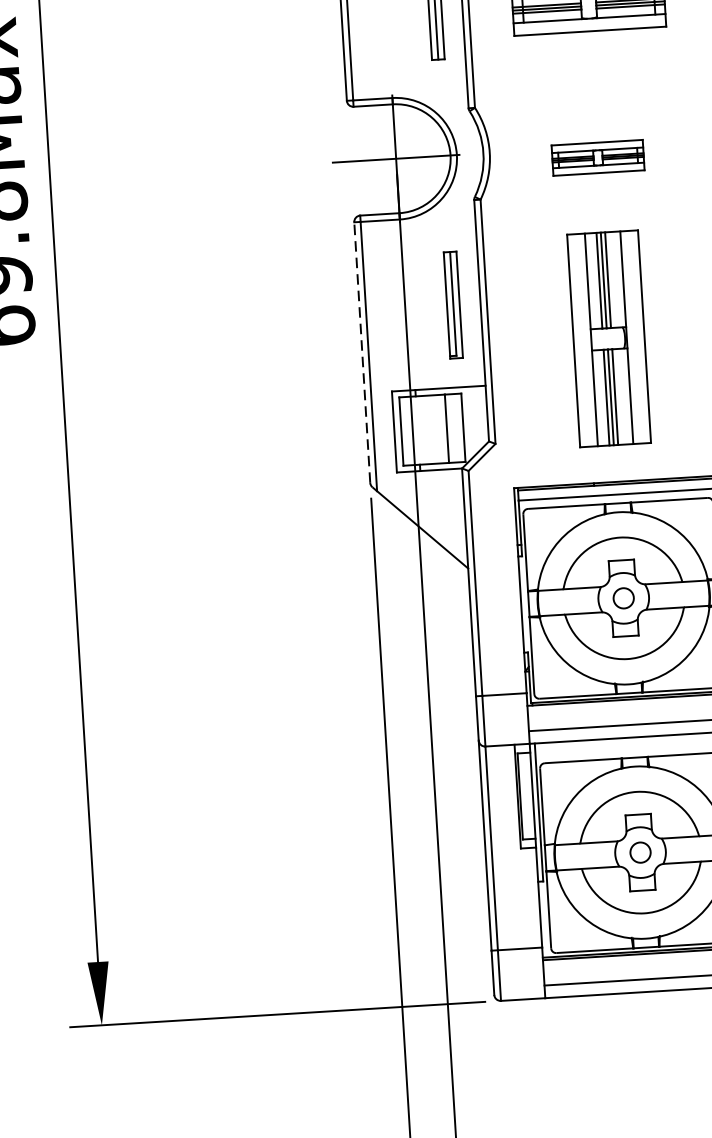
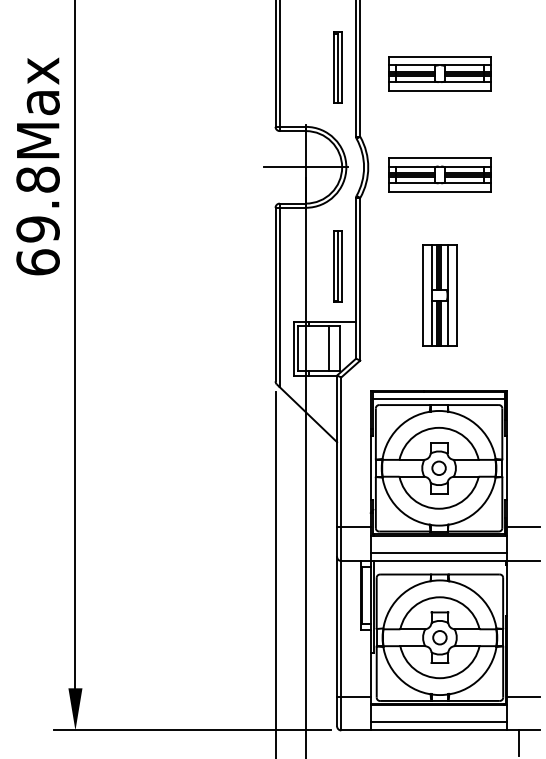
part: (597, 157) -> (439, 174), size x1.67
part: (608, 338) -> (439, 295), size x0.71
line: (362, 352) -> (275, 294), dashed -> solid

